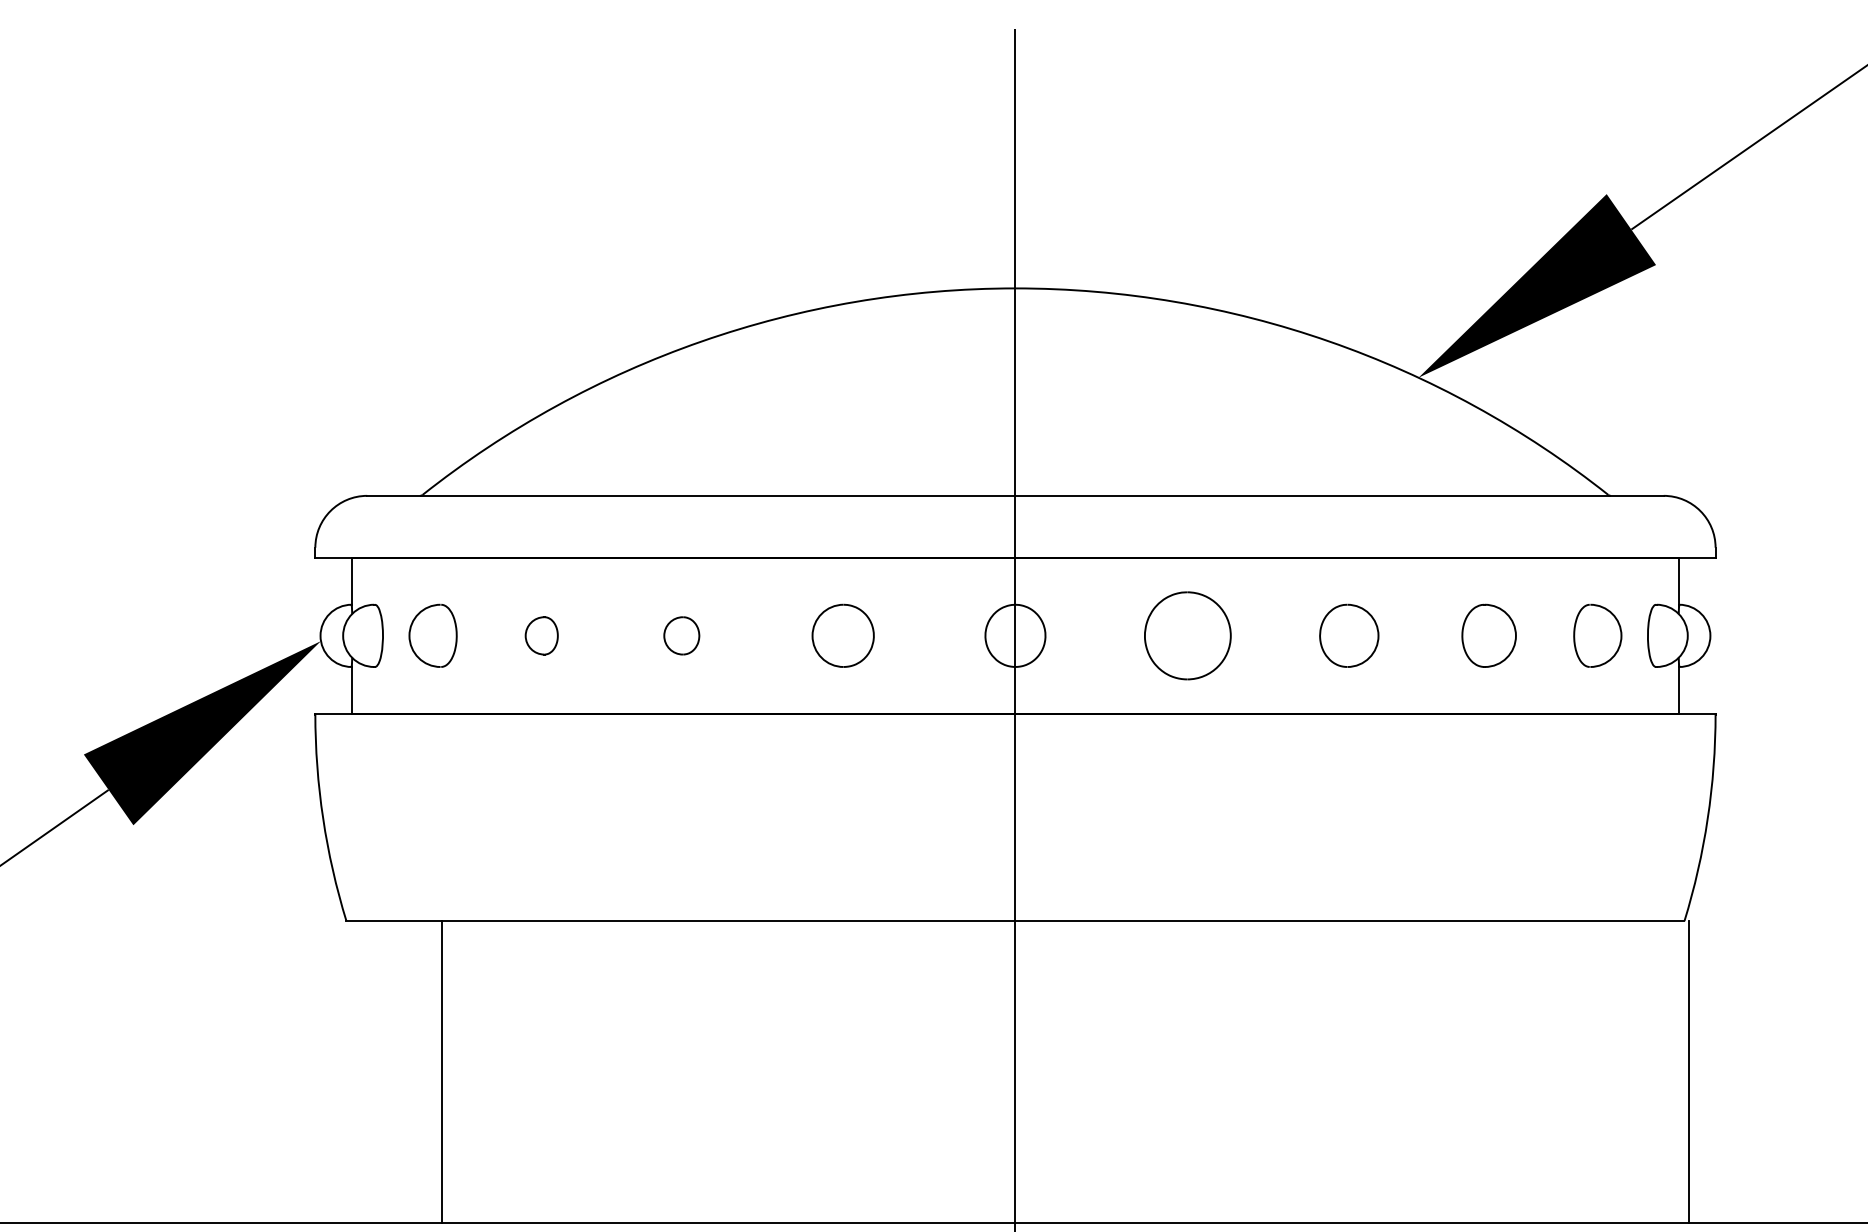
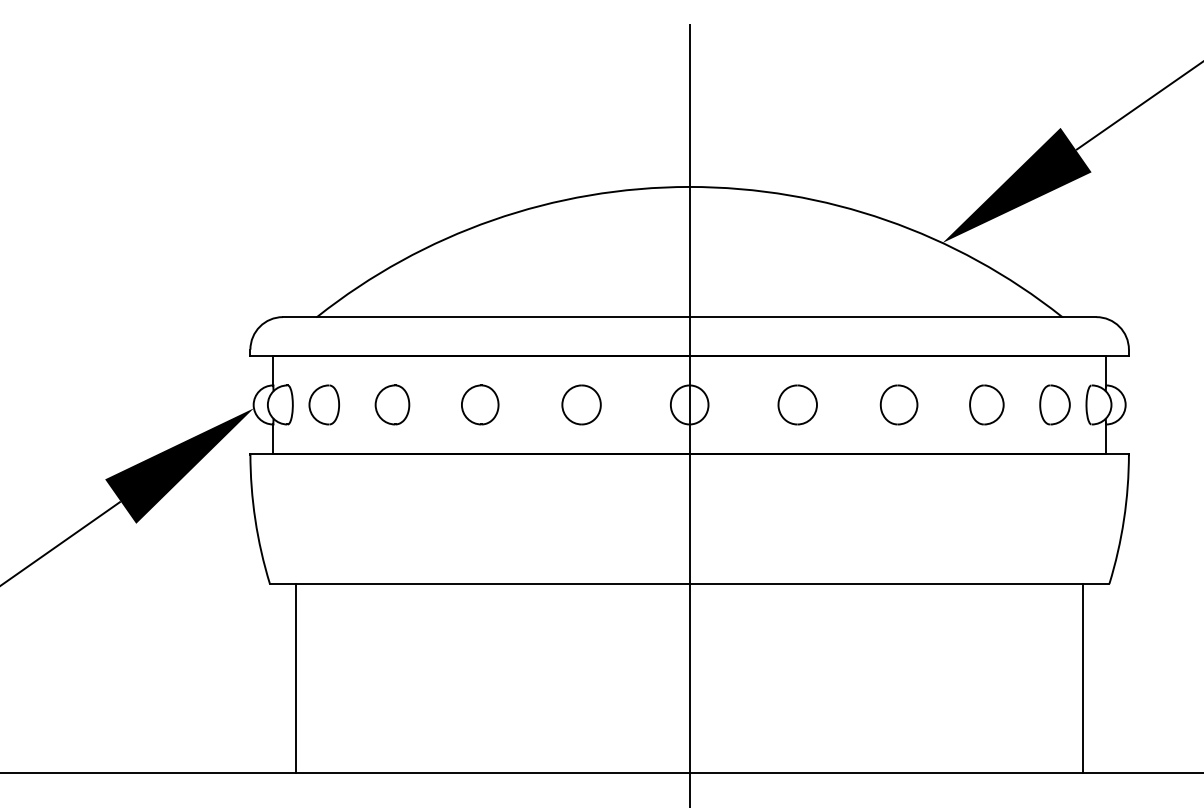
part: (541, 635) -> (392, 404), size x1.67
part: (682, 635) -> (480, 404), size x1.67
part: (1187, 635) -> (797, 404), size x0.71
line: (441, 1071) -> (295, 678), moved
line: (1689, 1071) -> (1083, 678), moved

